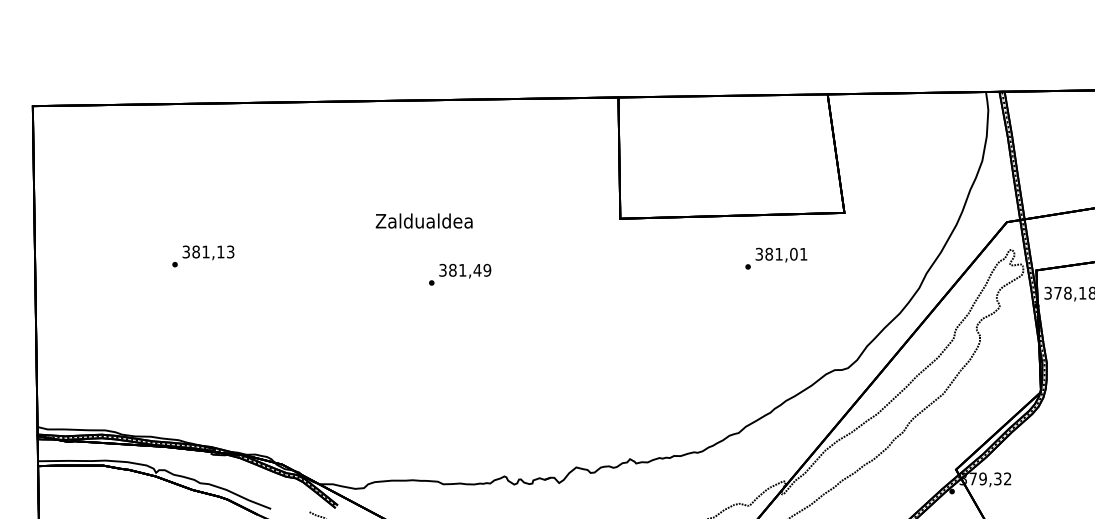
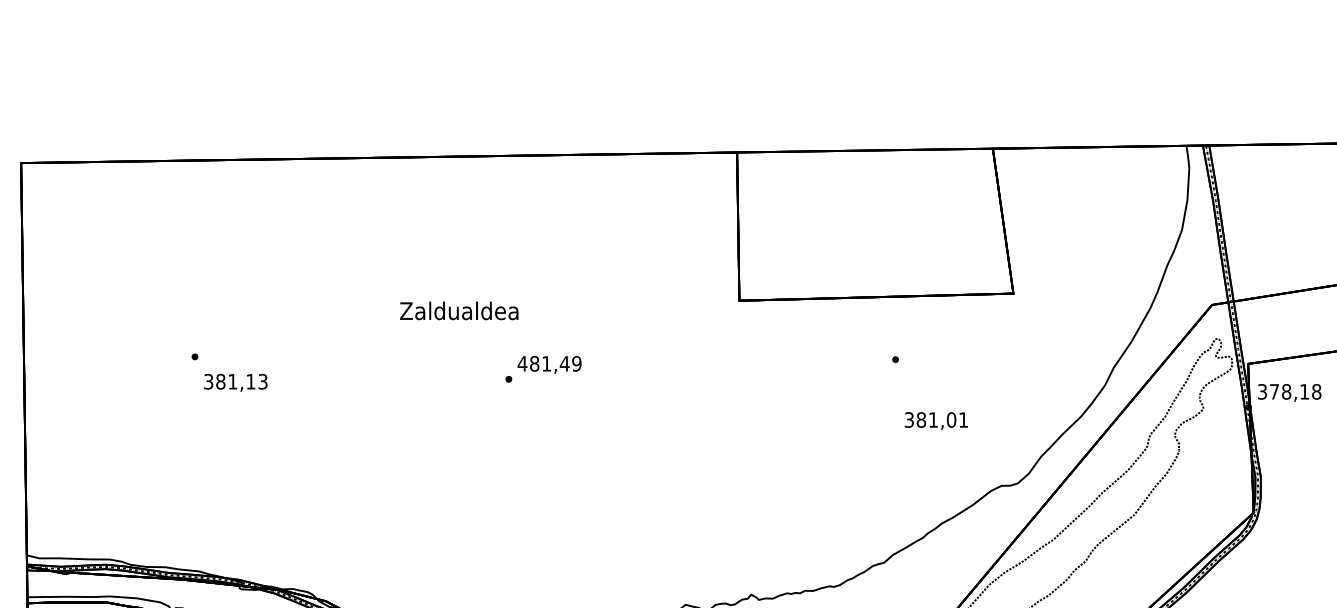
text: (423, 220) -> (458, 310), moved
text: (208, 252) -> (235, 382), moved
text: (781, 254) -> (936, 420), moved
text: (442, 269) -> (521, 362), 381,49 -> 481,49

